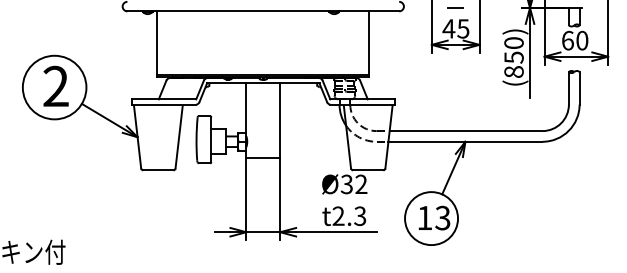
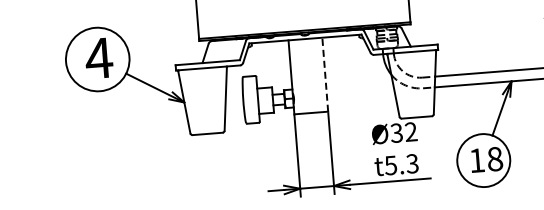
text: (55, 85) -> (98, 57), 2 -> 4
line: (280, 120) -> (325, 74), solid -> dashed
text: (338, 216) -> (390, 165), t2.3 -> t5.3
text: (442, 217) -> (494, 158), 13 -> 18

